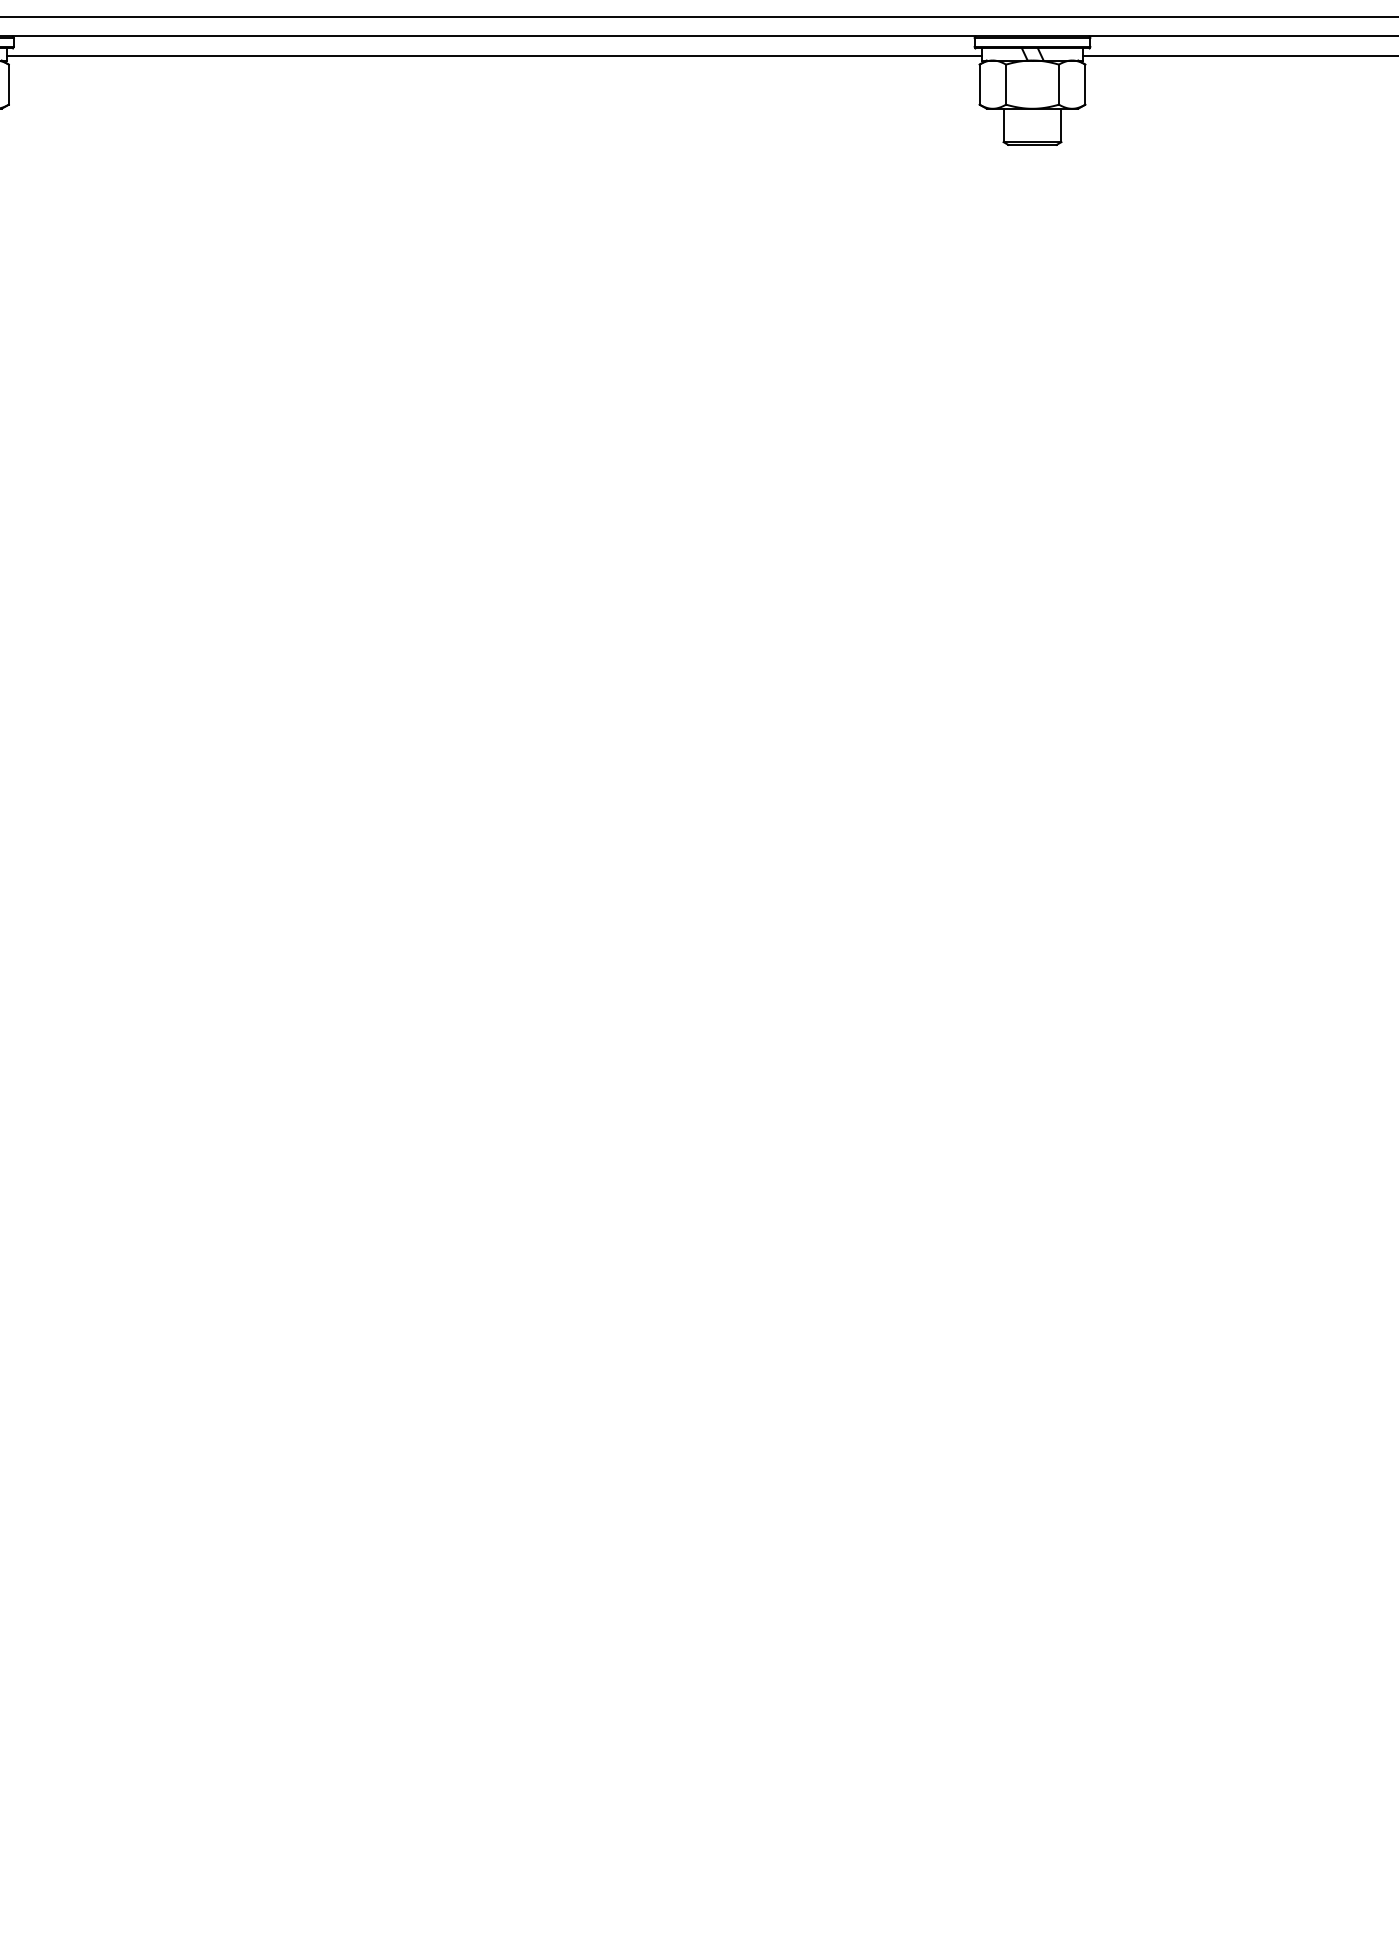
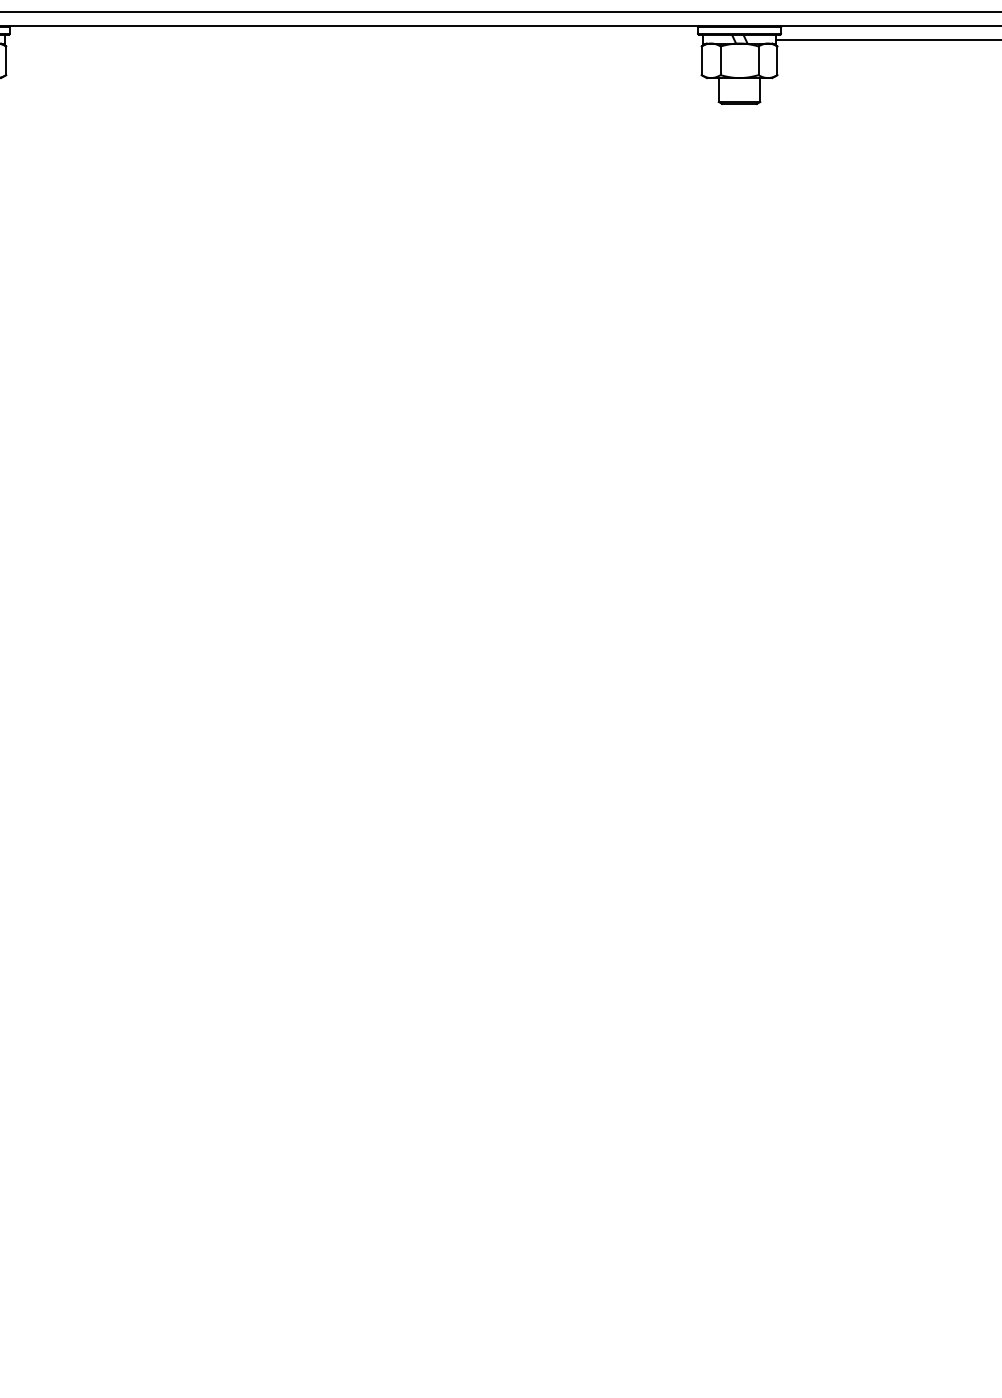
line: (493, 55) -> (353, 39), removed

